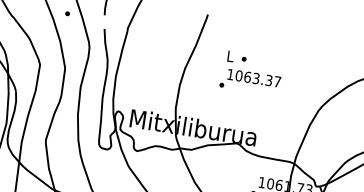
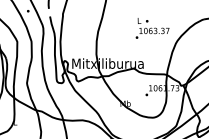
text: (251, 73) -> (152, 28), moved

